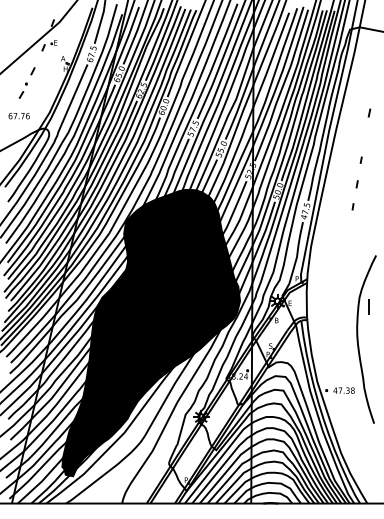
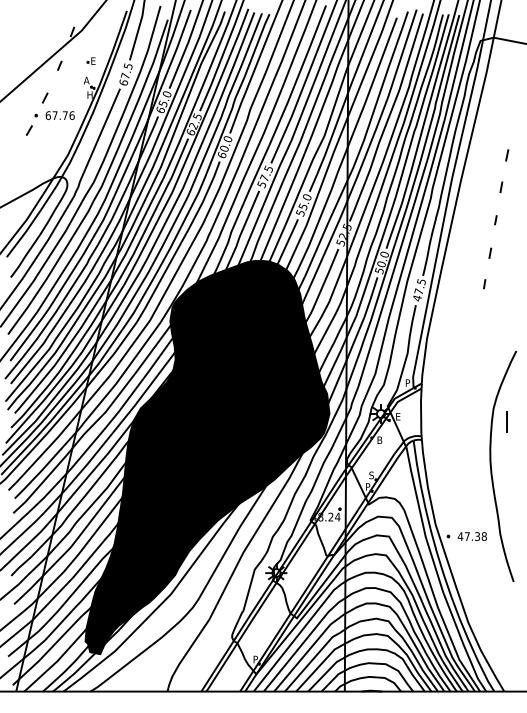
part: (53, 42) -> (90, 60), moved
text: (18, 116) -> (59, 115), moved
line: (365, 136) -> (501, 187), added

